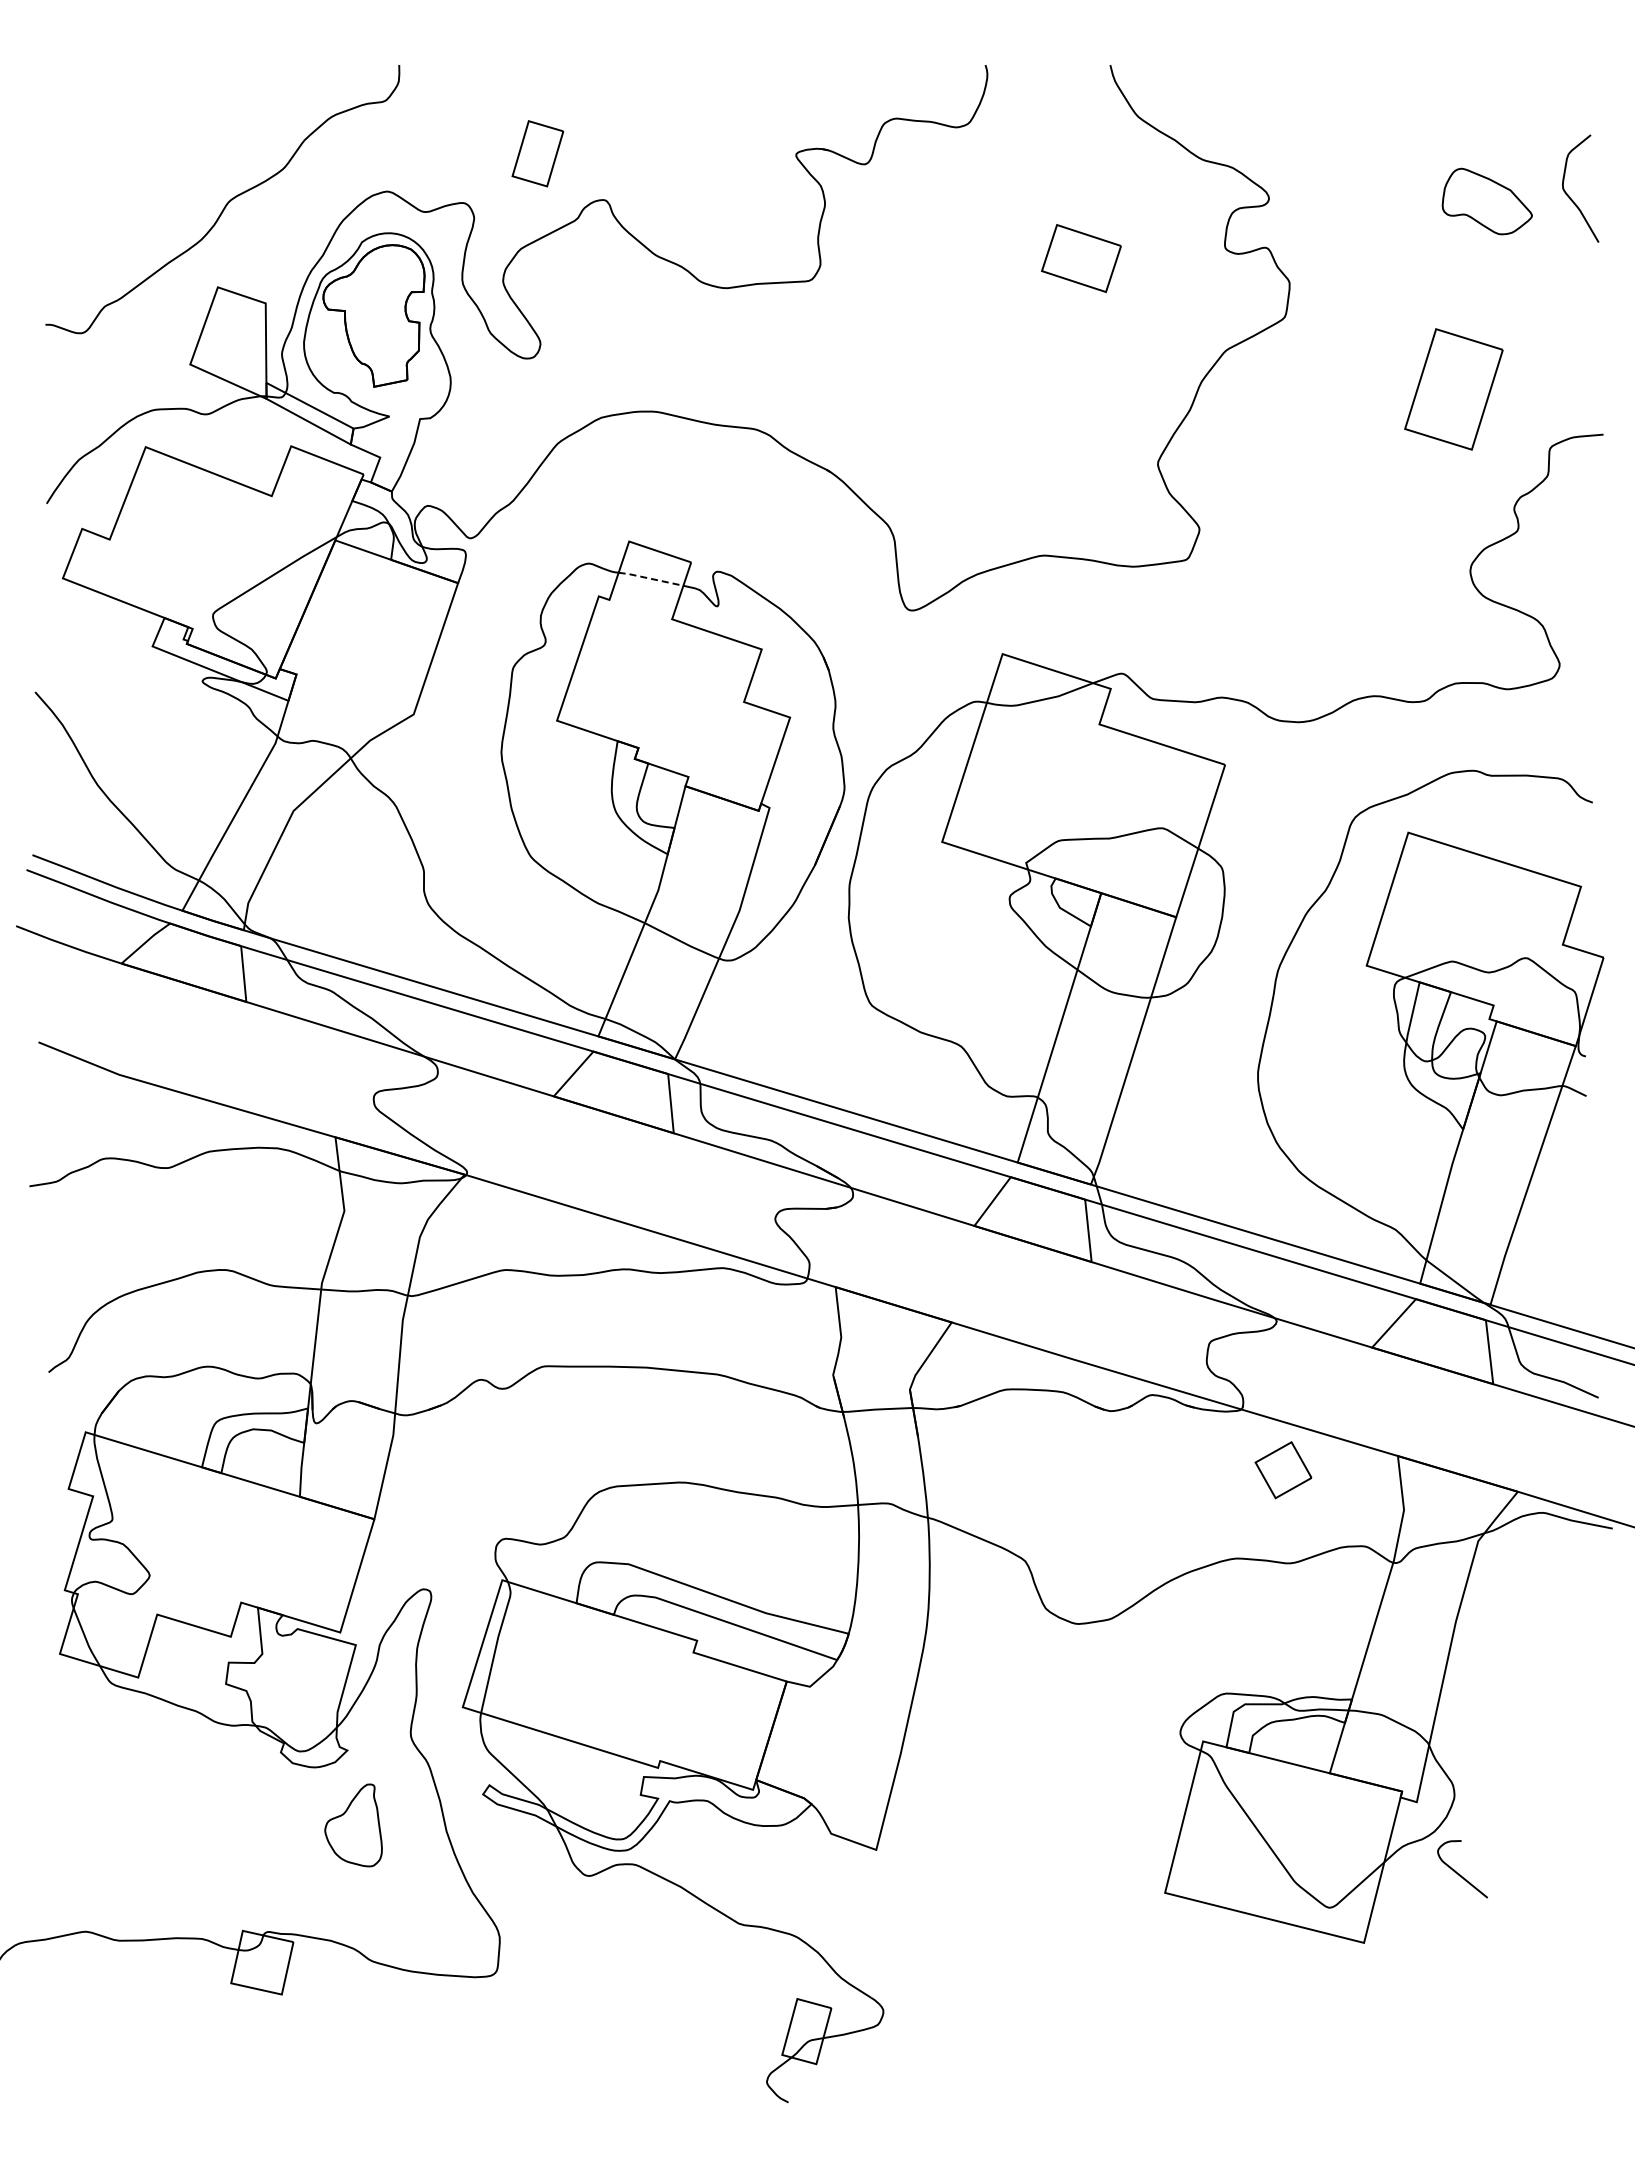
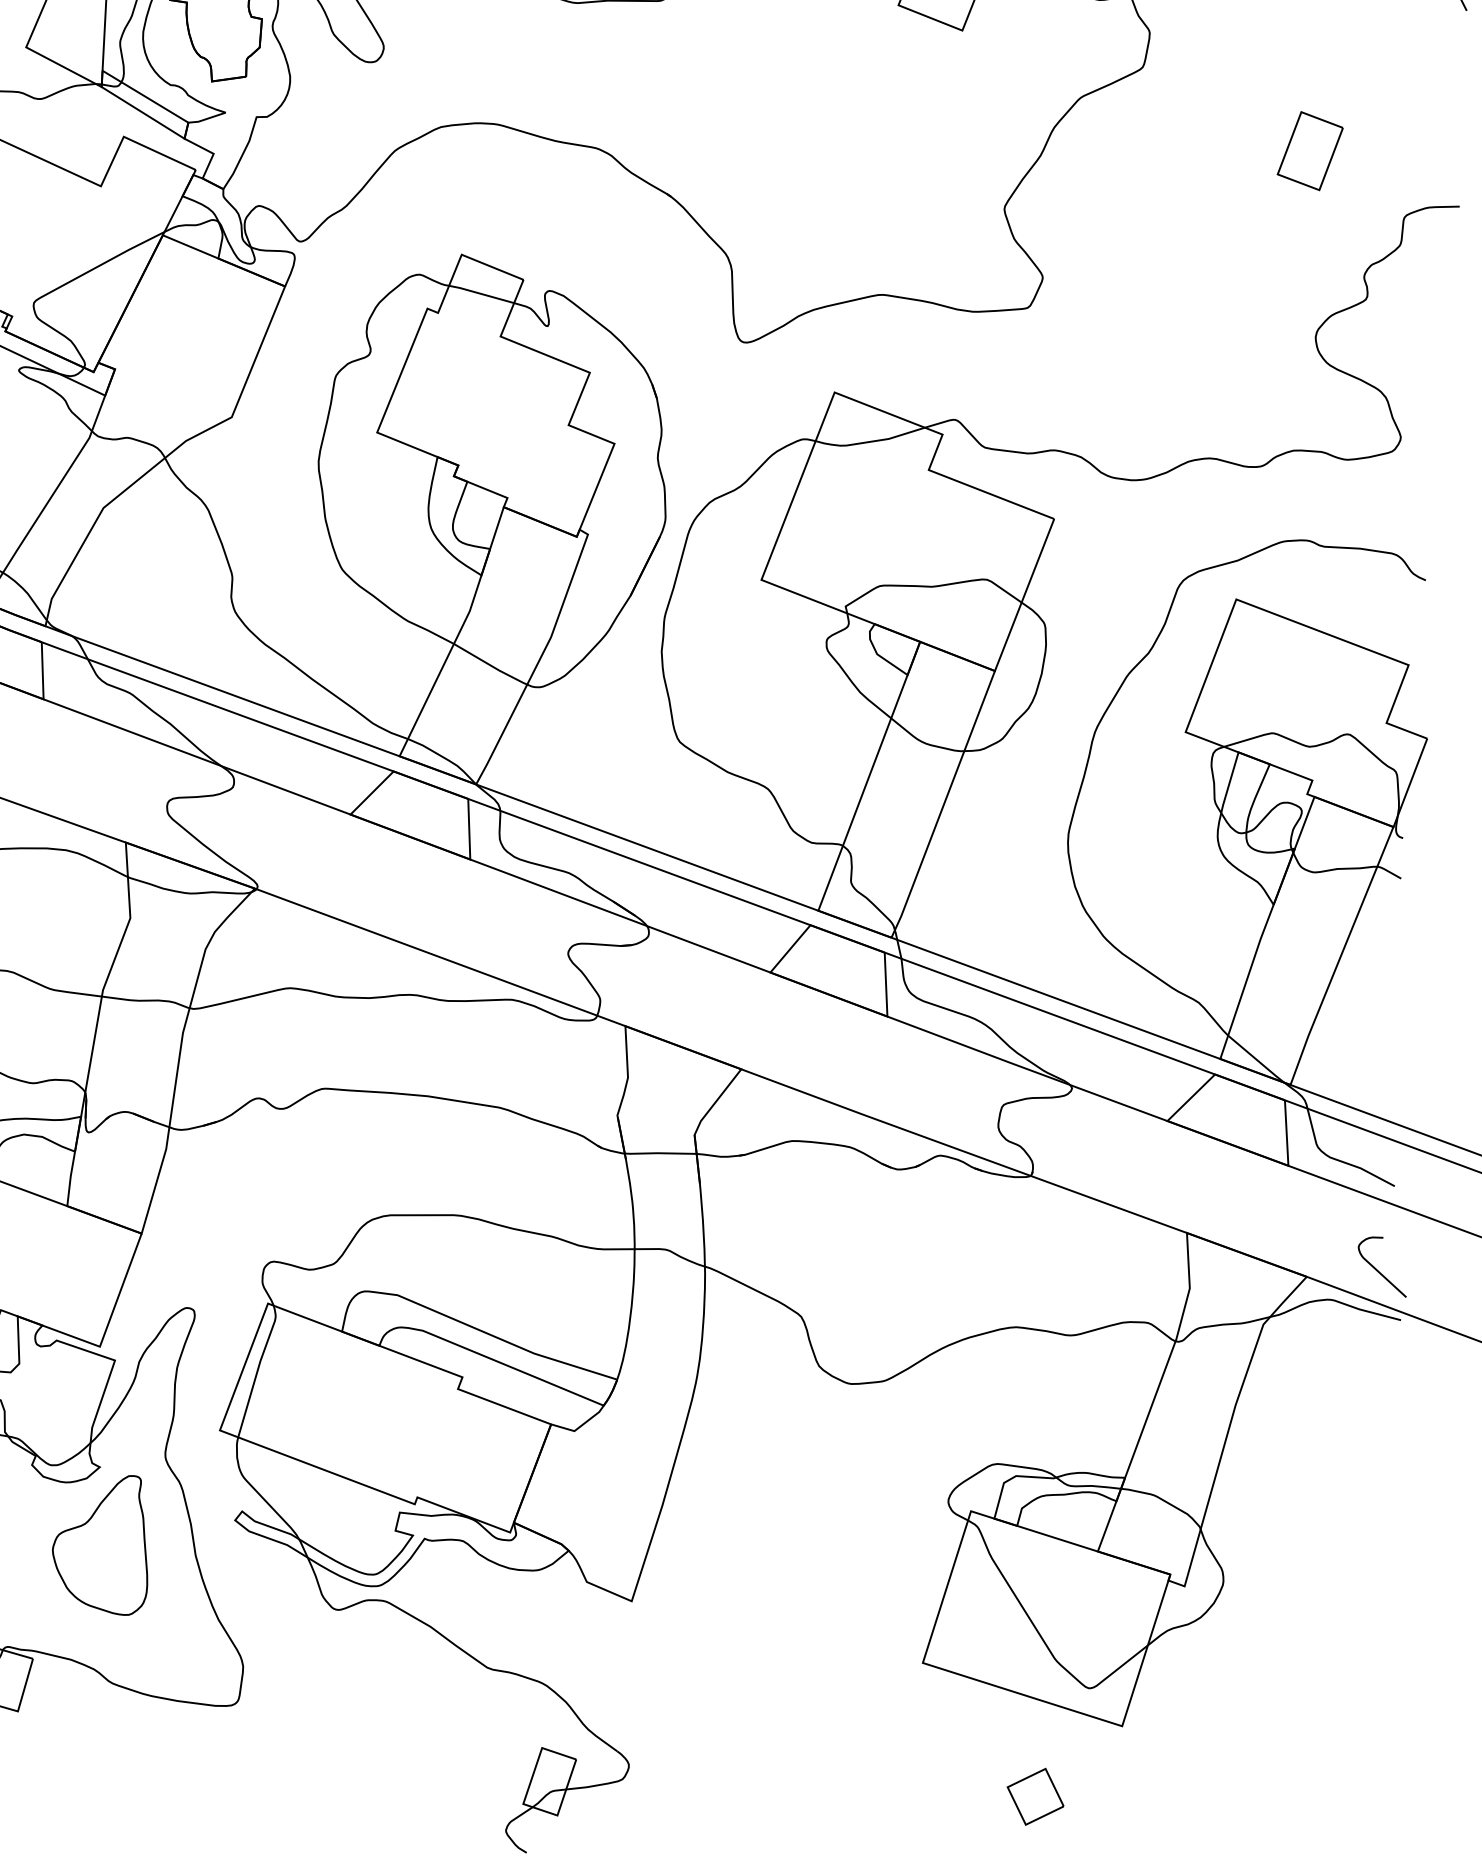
part: (1453, 388) -> (1309, 150), size x0.62
line: (650, 578) -> (481, 293), dashed -> solid
part: (1283, 1470) -> (1035, 1797), moved
part: (353, 1825) -> (101, 1543), size x1.67
curve: (1459, 1873) -> (1379, 1270), moved

